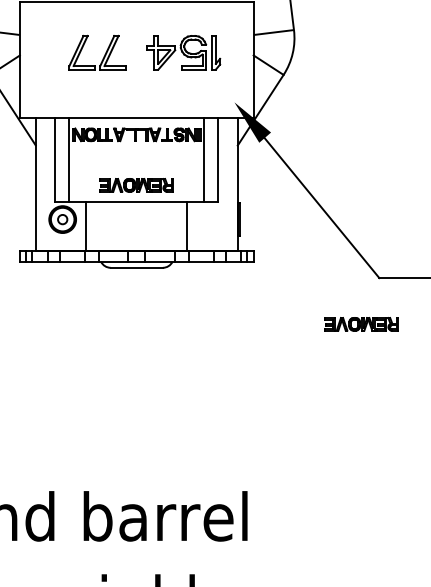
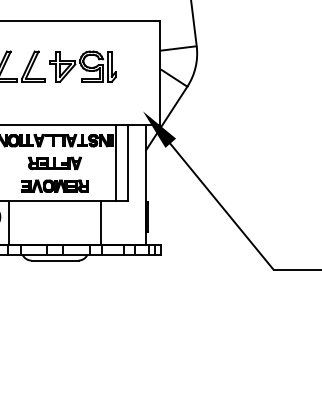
part: (183, 52) -> (82, 66), moved
part: (136, 159) -> (54, 162), added
part: (361, 324) -> (257, 311), removed

